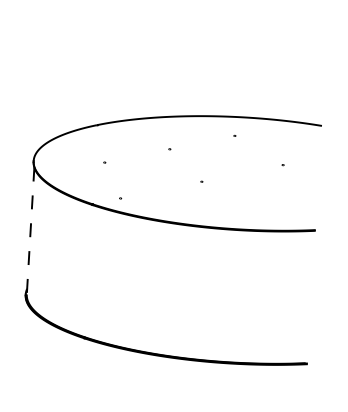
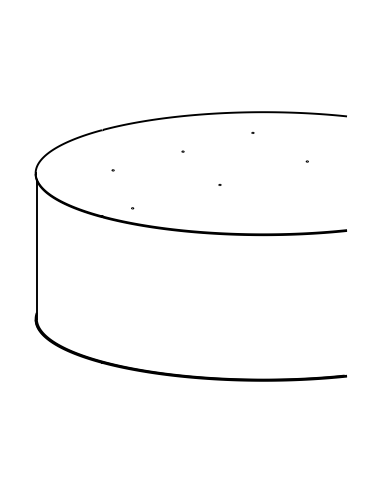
line: (30, 231) -> (36, 250), dashed -> solid

